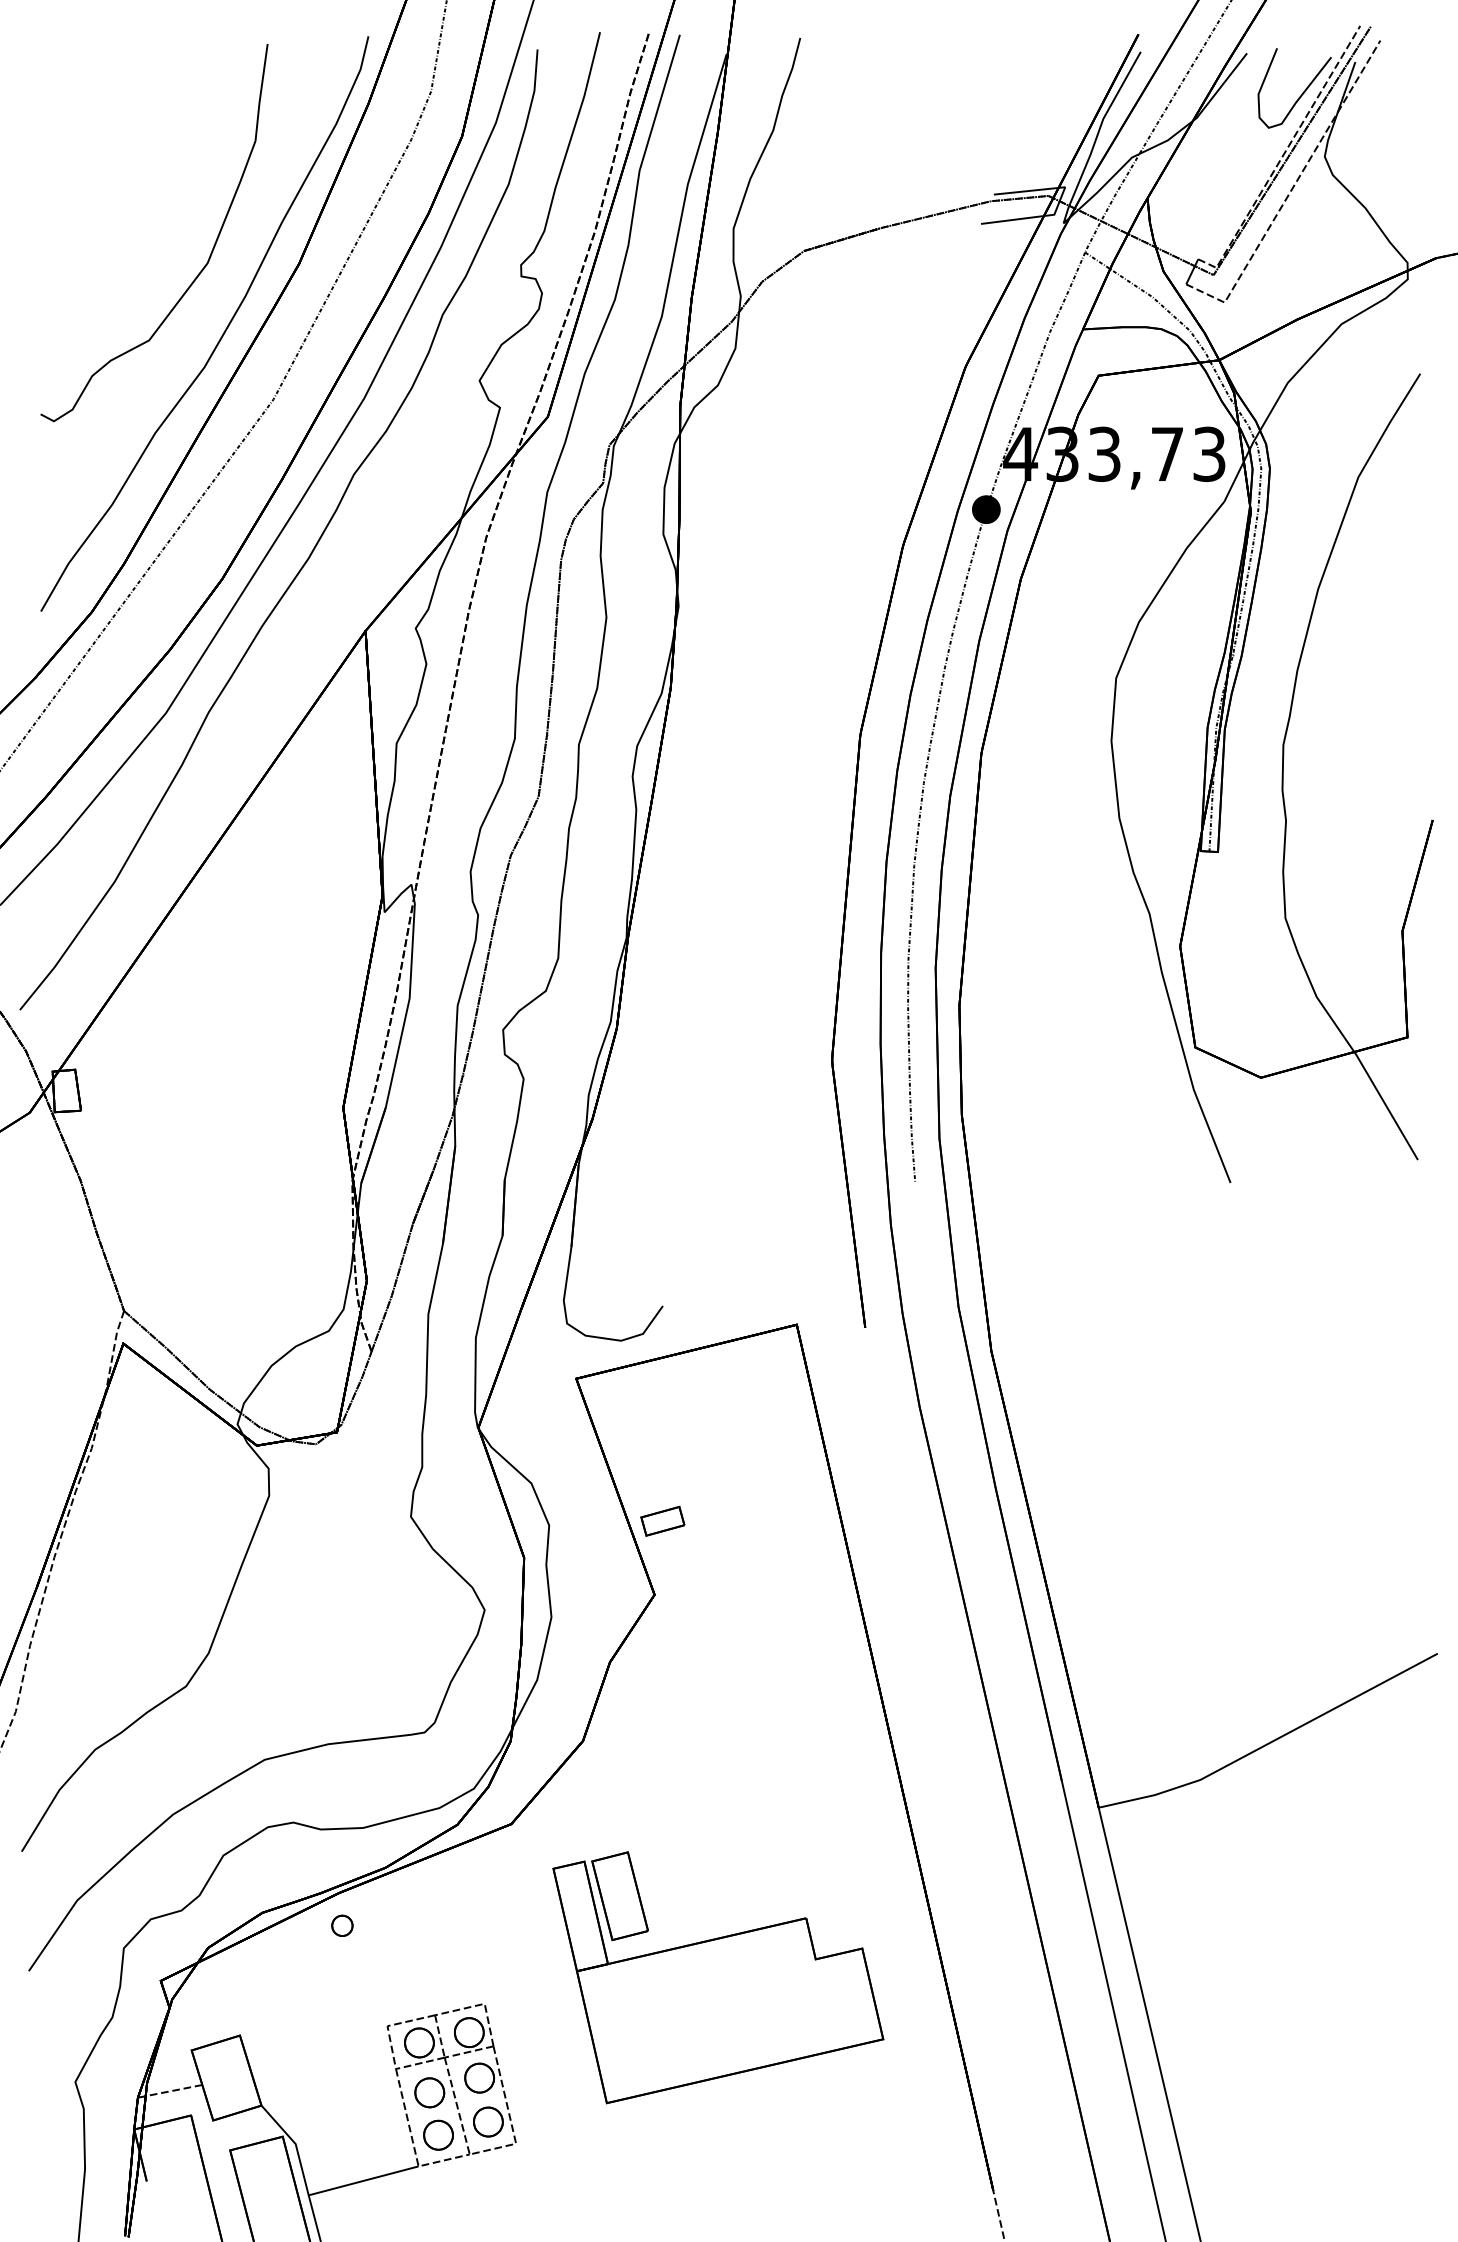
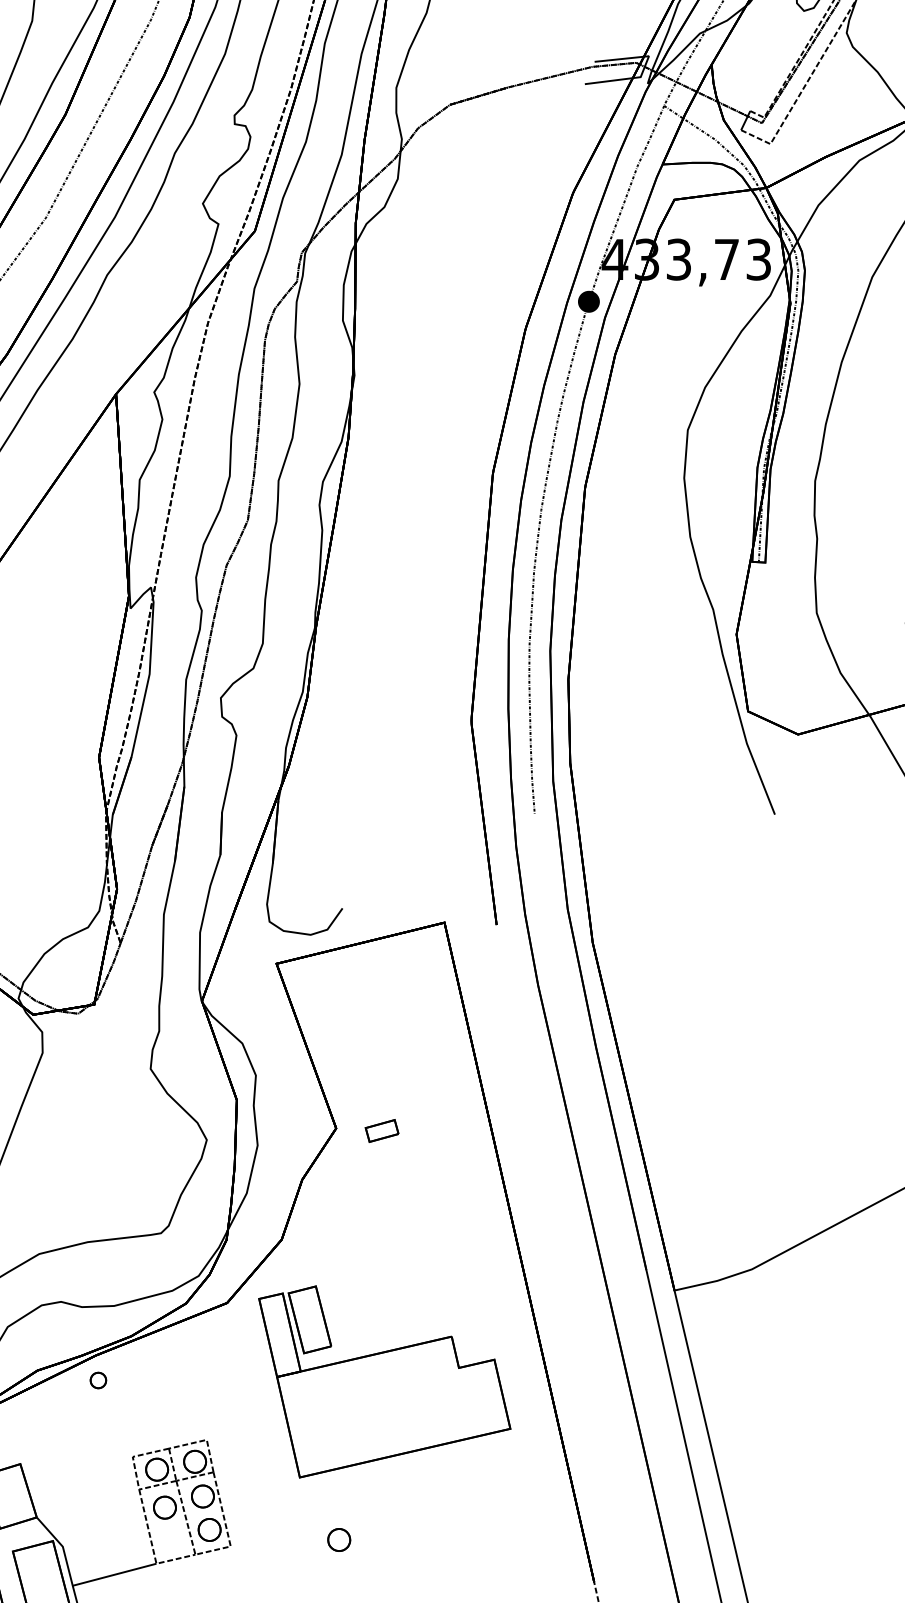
part: (662, 1520) -> (381, 1130), moved
part: (718, 1977) -> (384, 1381), moved
part: (438, 2134) -> (339, 1539), moved

